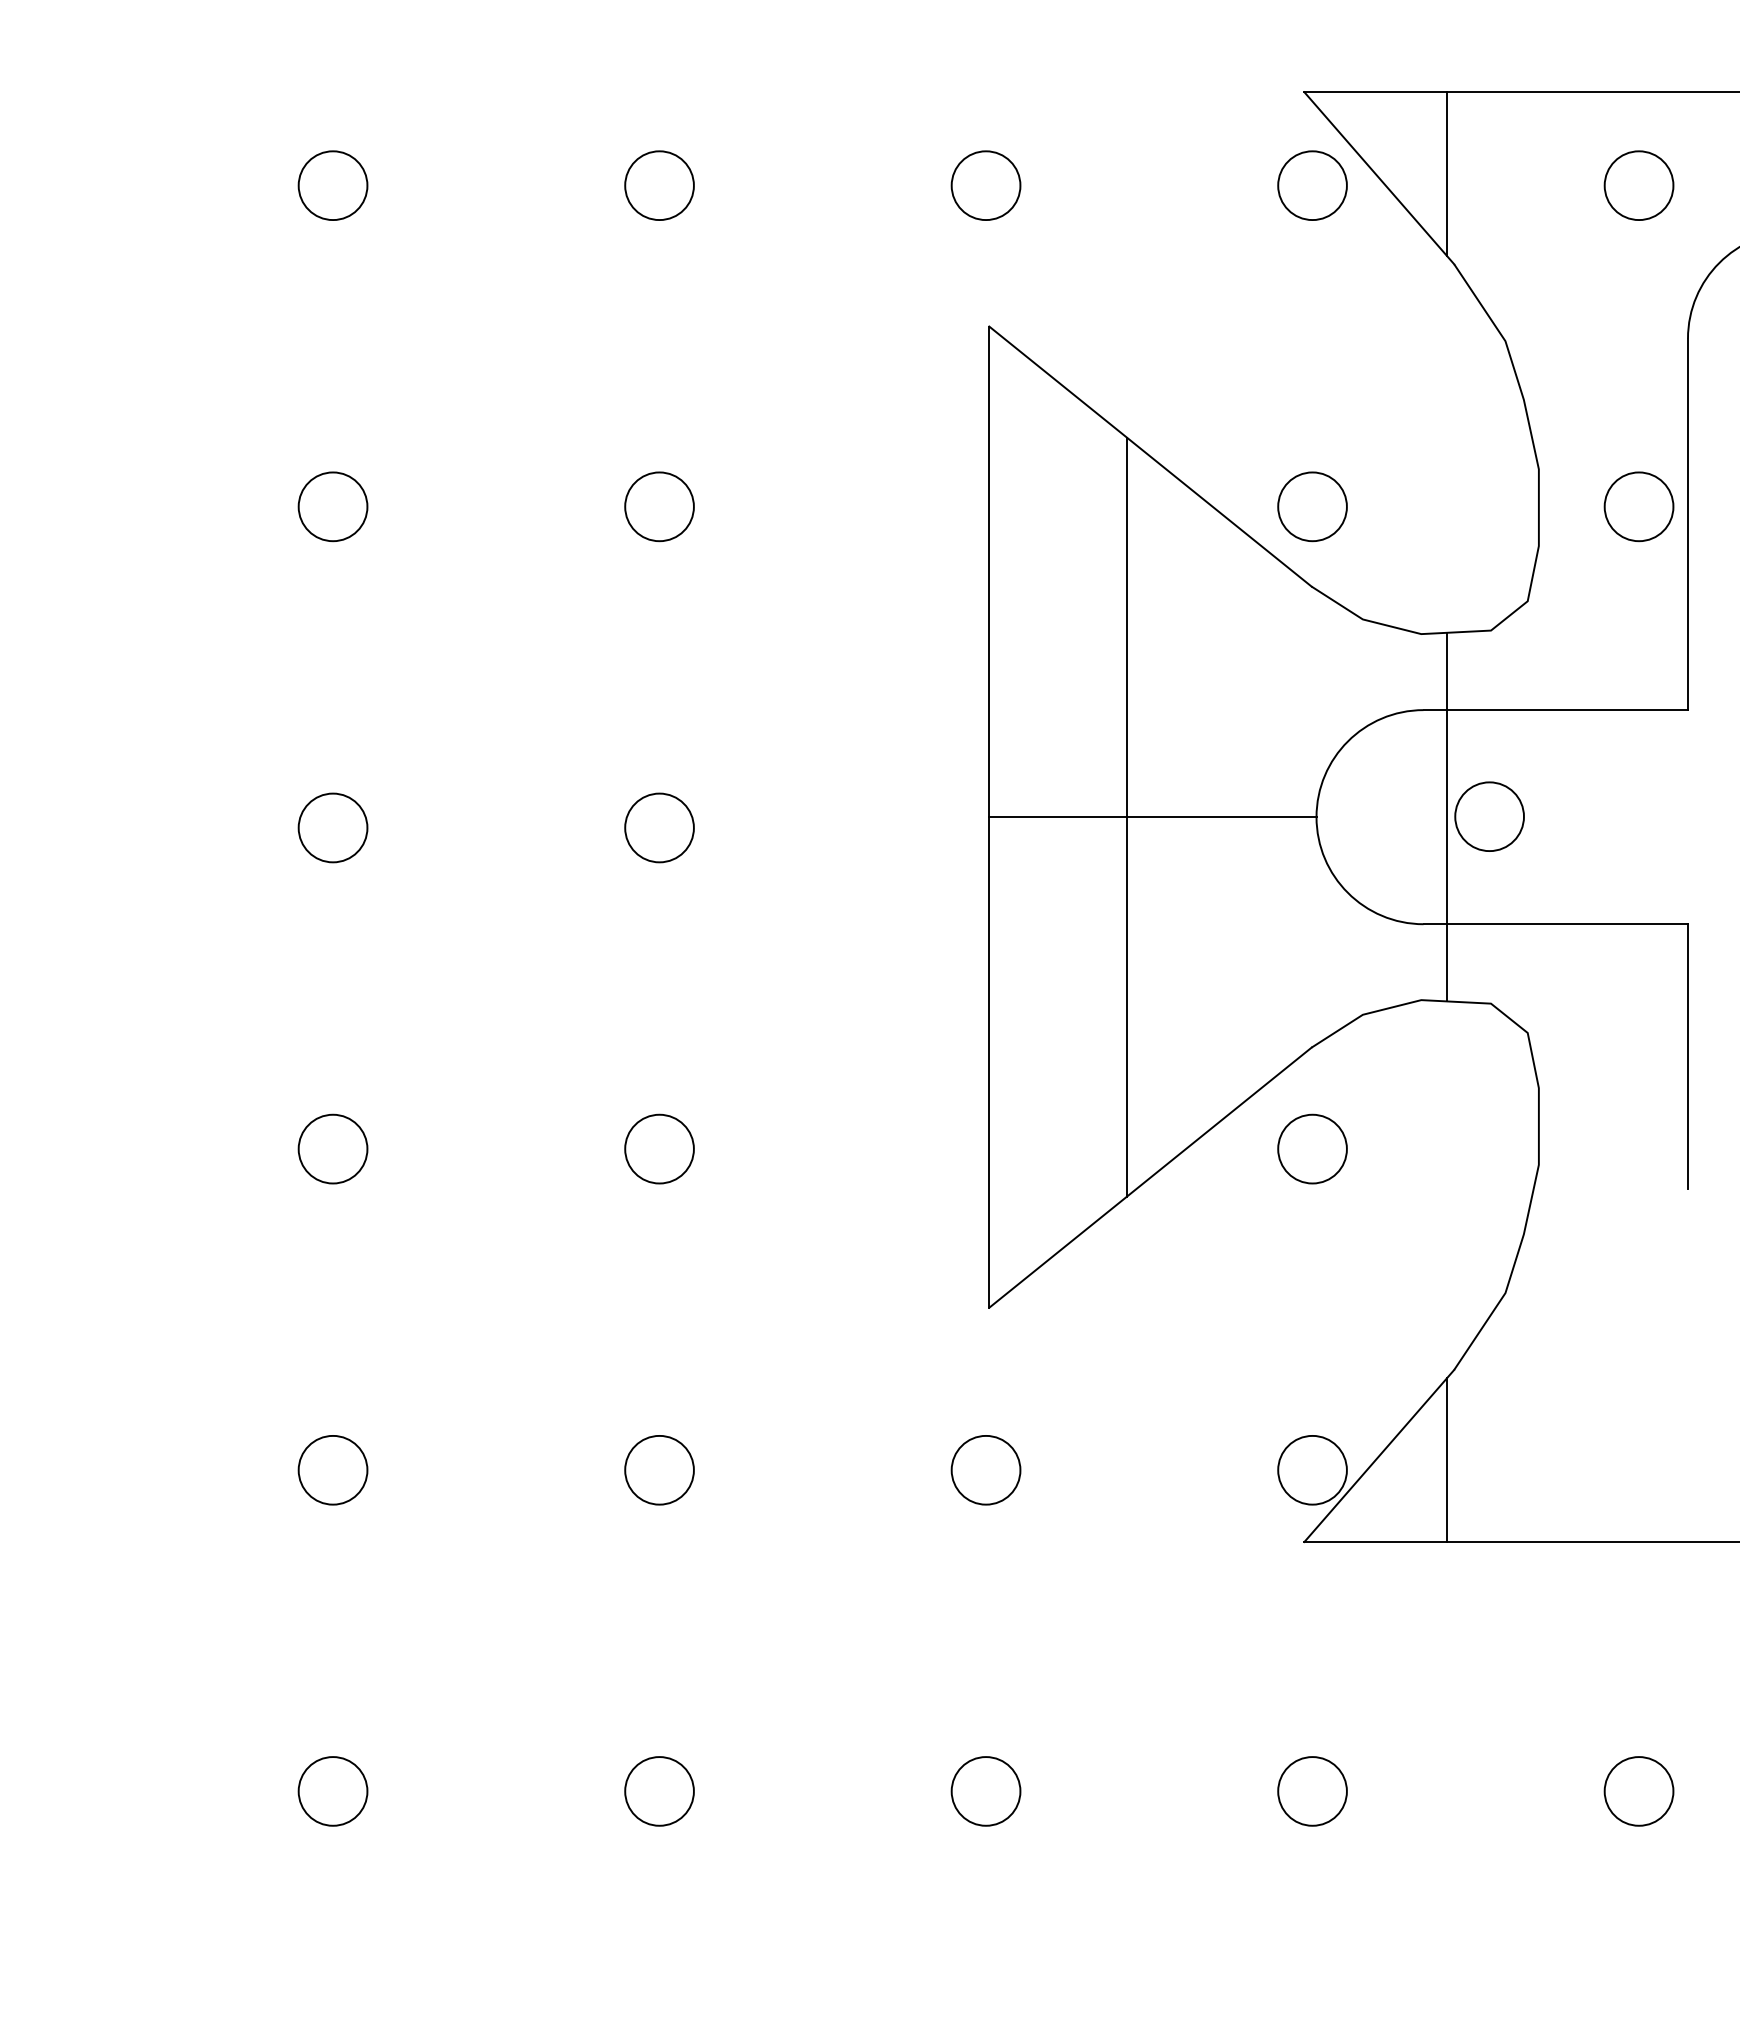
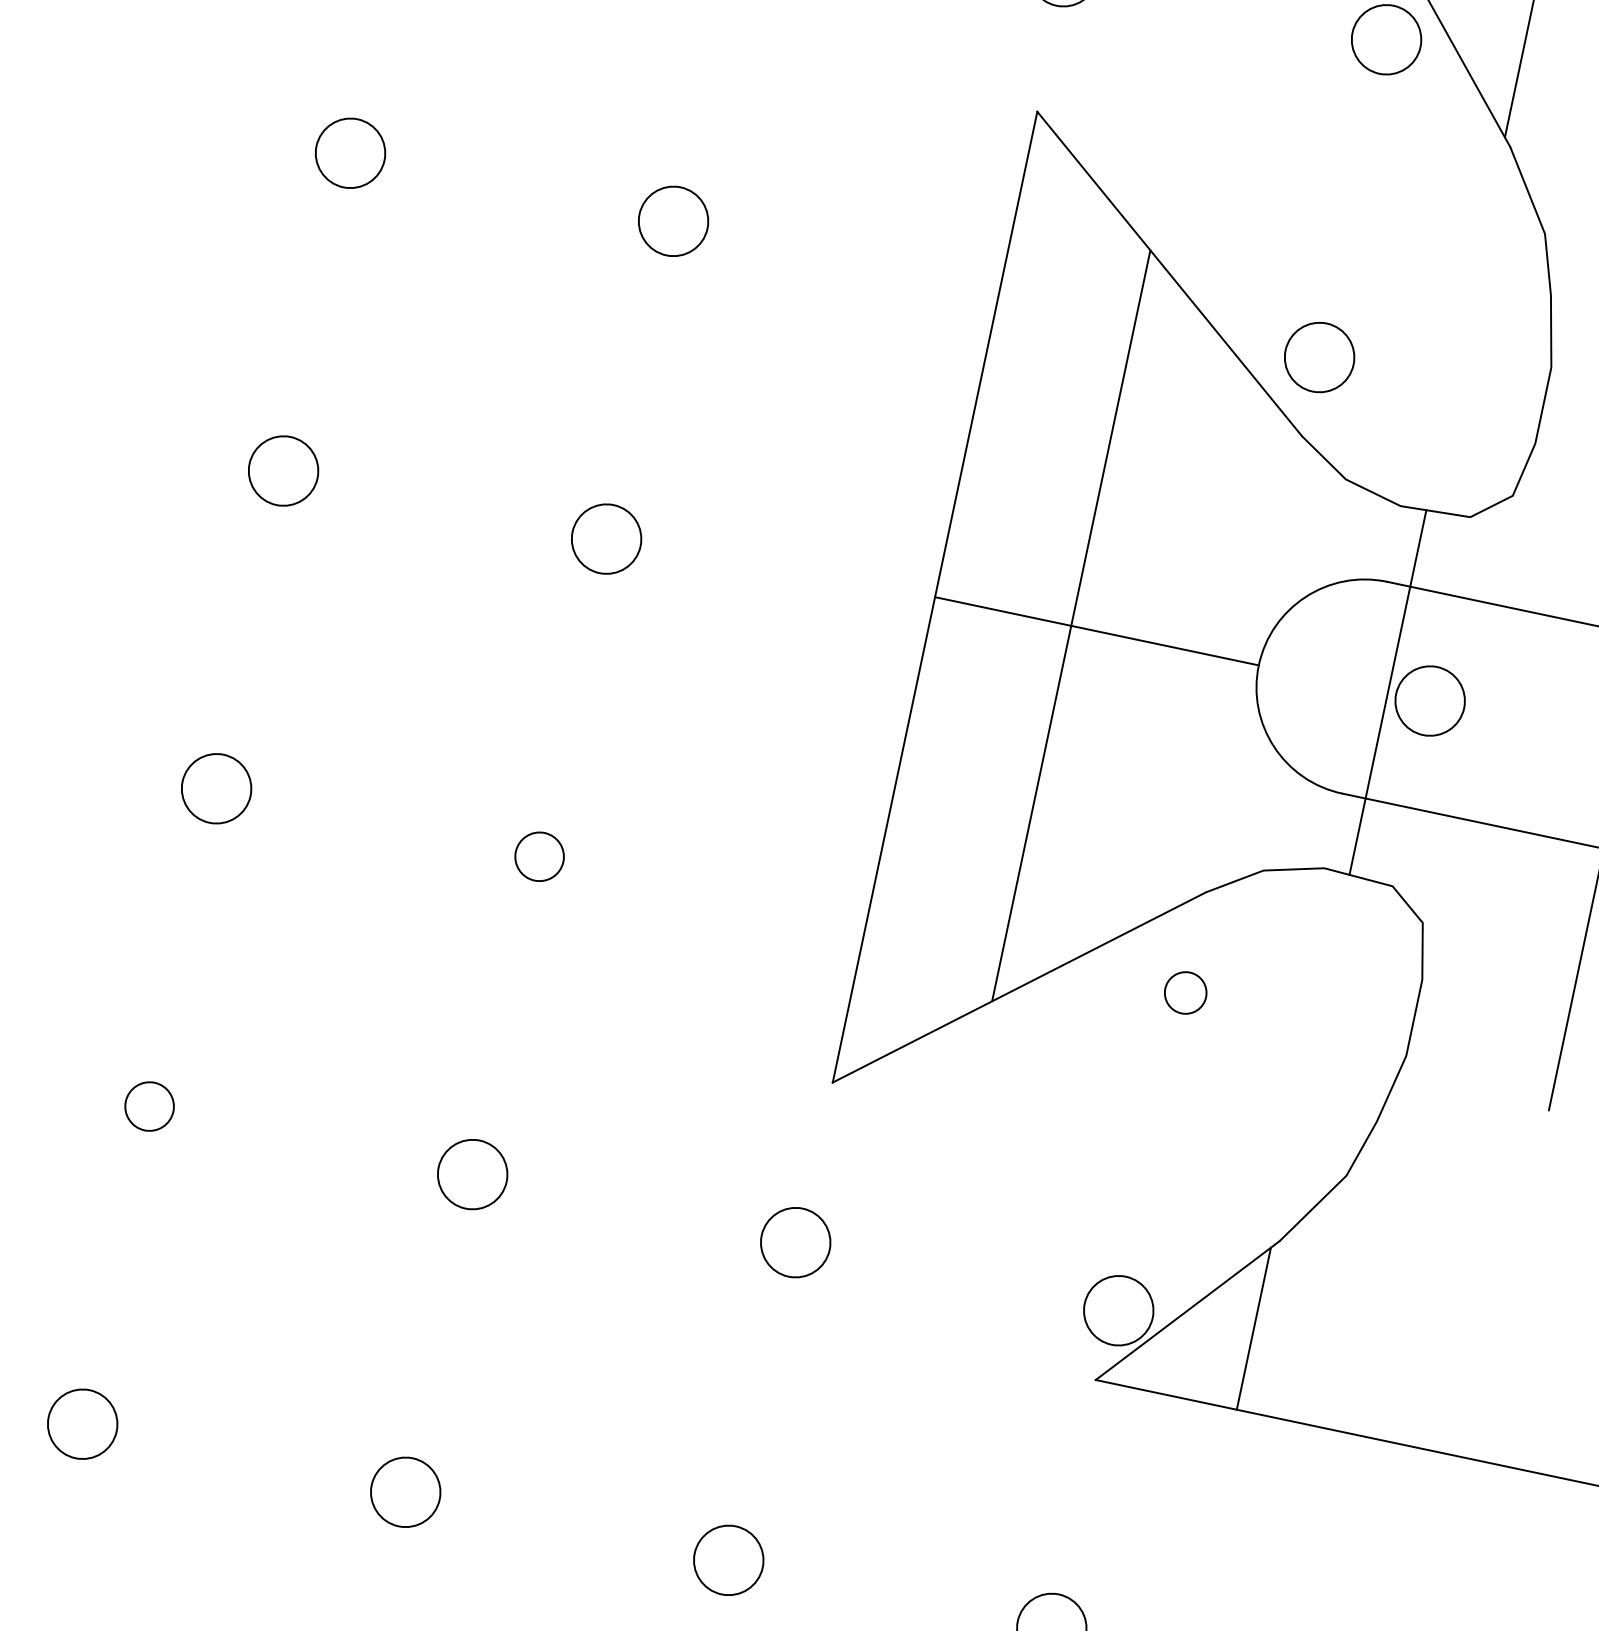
circle: (659, 1148) -> (539, 856), size x0.7
circle: (1312, 1148) -> (1185, 992), size x0.6
circle: (332, 1470) -> (149, 1106), size x0.7

